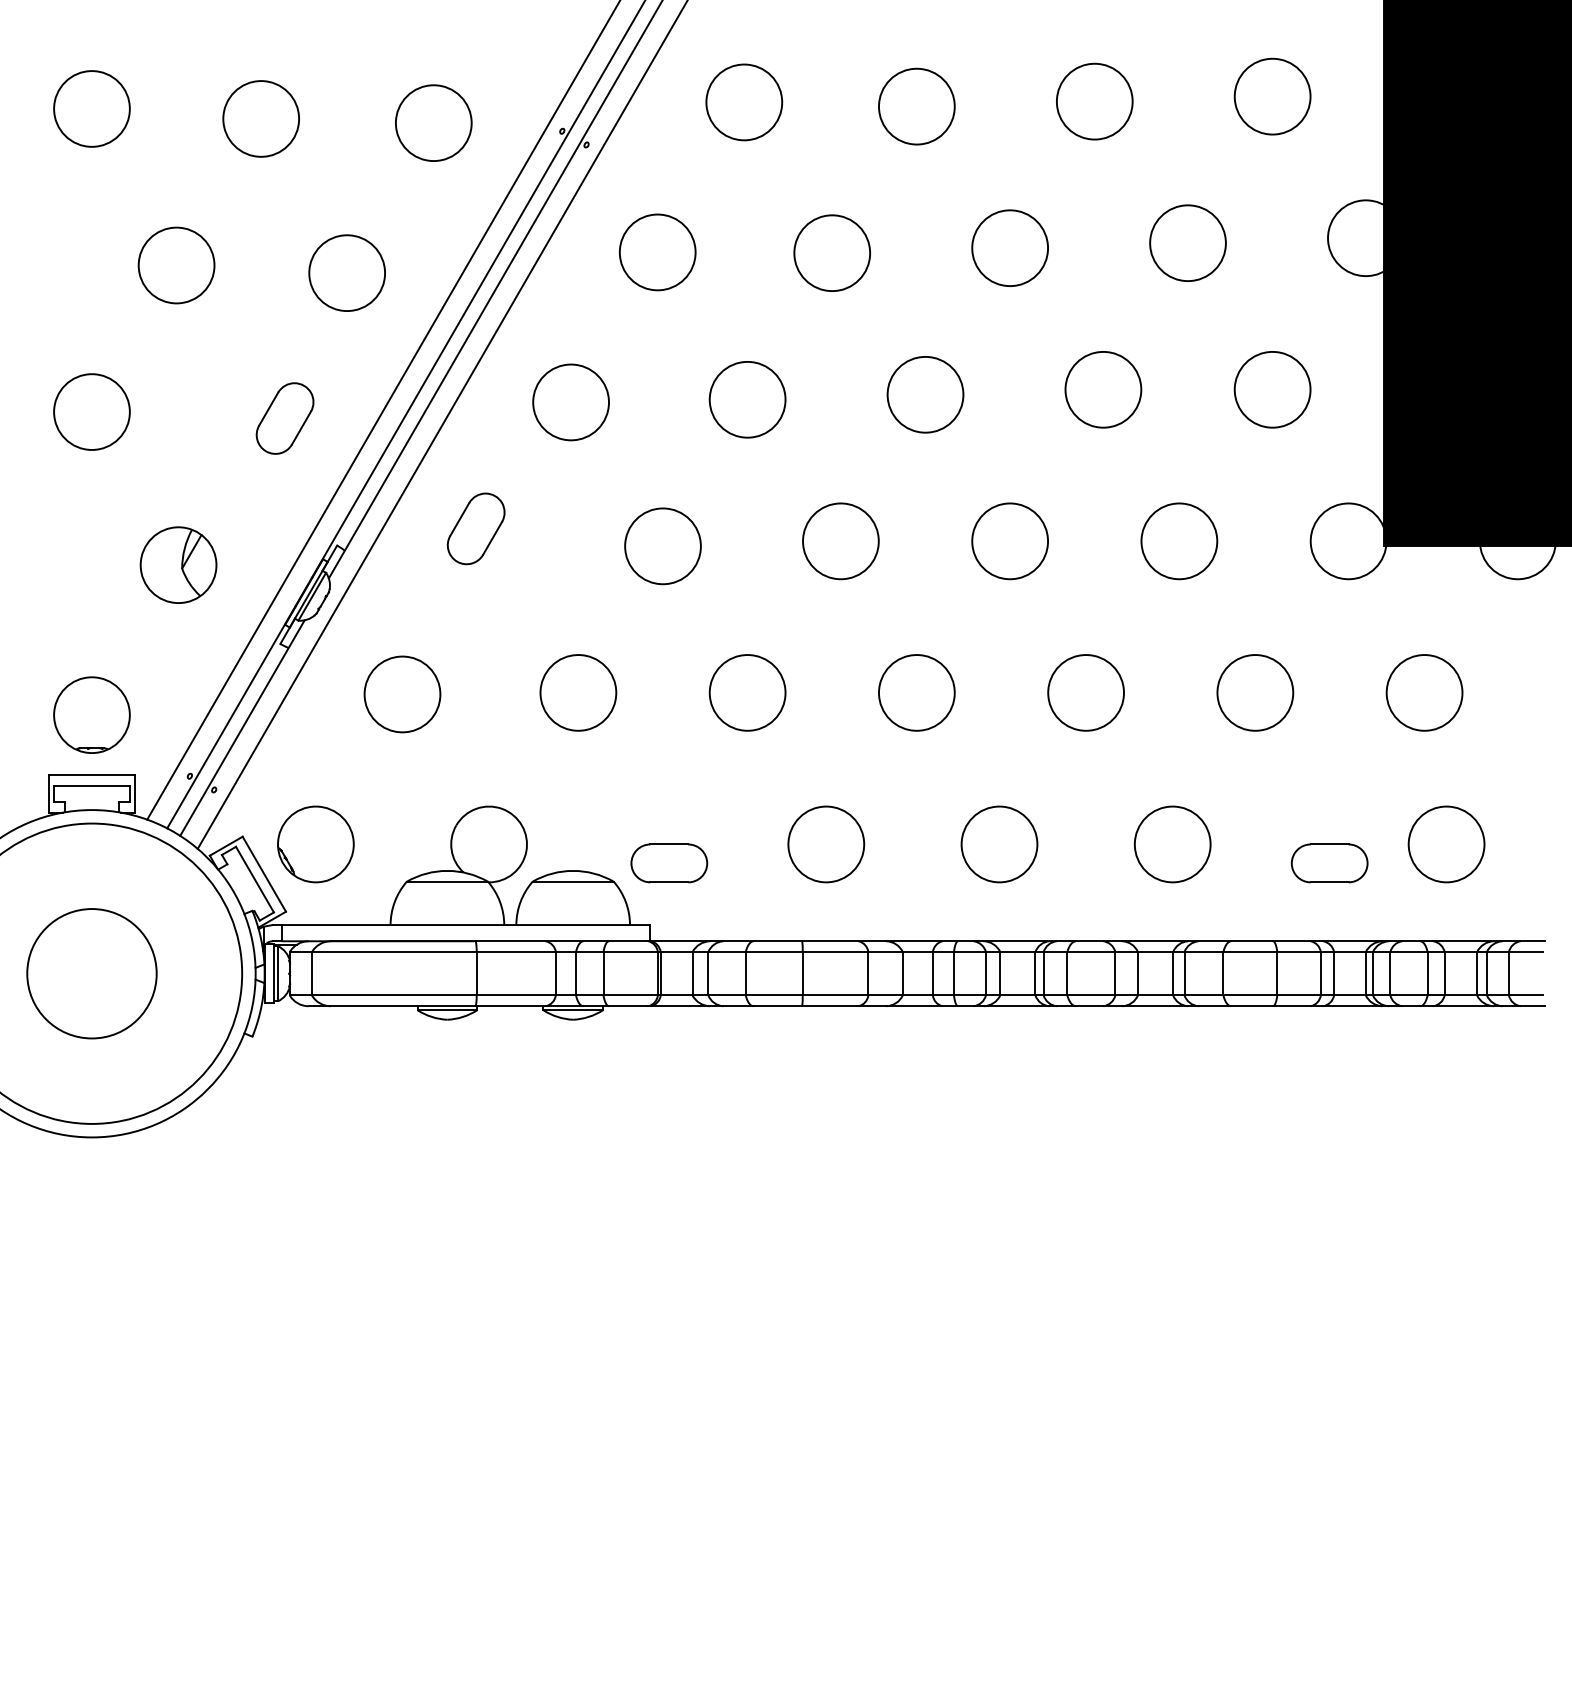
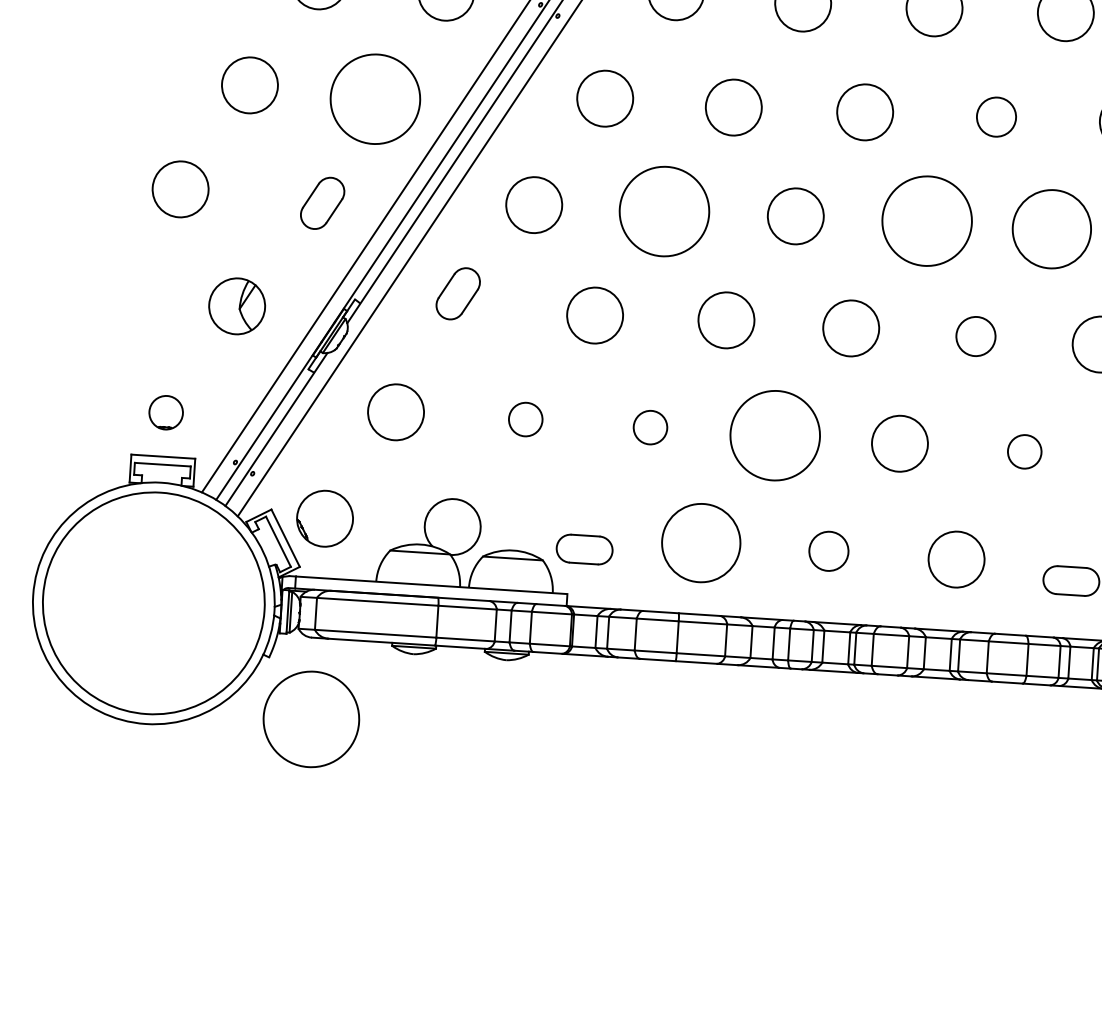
circle: (1187, 242) -> (996, 116), size x0.7
circle: (346, 272) -> (374, 98), size x1.6
circle: (1103, 389) -> (927, 220), size x1.6
circle: (1272, 389) -> (1051, 229), size x1.4
circle: (747, 399) -> (664, 211), size x1.6
circle: (1179, 541) -> (976, 336), size x0.7
circle: (578, 692) -> (525, 419), size x0.6
circle: (747, 692) -> (650, 427), size x0.6
circle: (916, 692) -> (774, 435), size x1.6
circle: (1255, 692) -> (1024, 451), size x0.6
part: (91, 714) -> (165, 412), size x0.6
circle: (826, 844) -> (701, 543), size x1.4
circle: (999, 844) -> (828, 551), size x0.7
circle: (91, 973) -> (311, 719), moved

